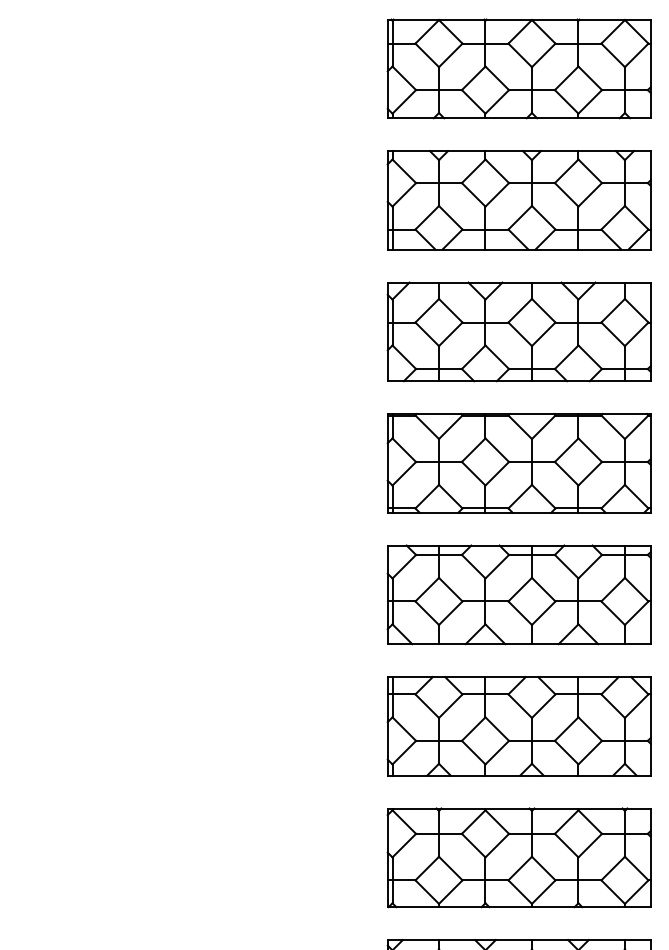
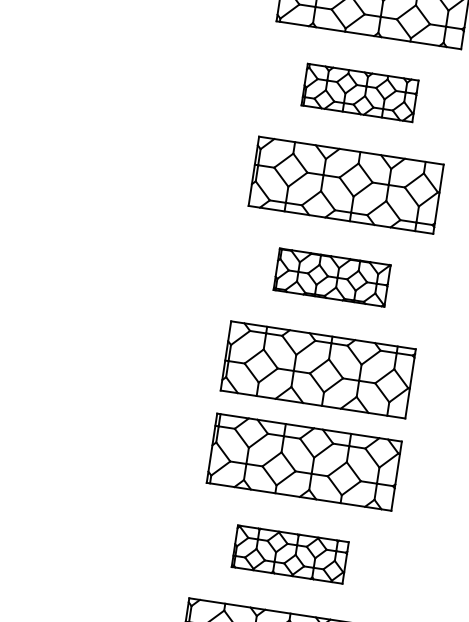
part: (518, 200) -> (359, 92), size x0.6
part: (518, 463) -> (331, 277), size x0.6
part: (518, 857) -> (289, 554), size x0.6

